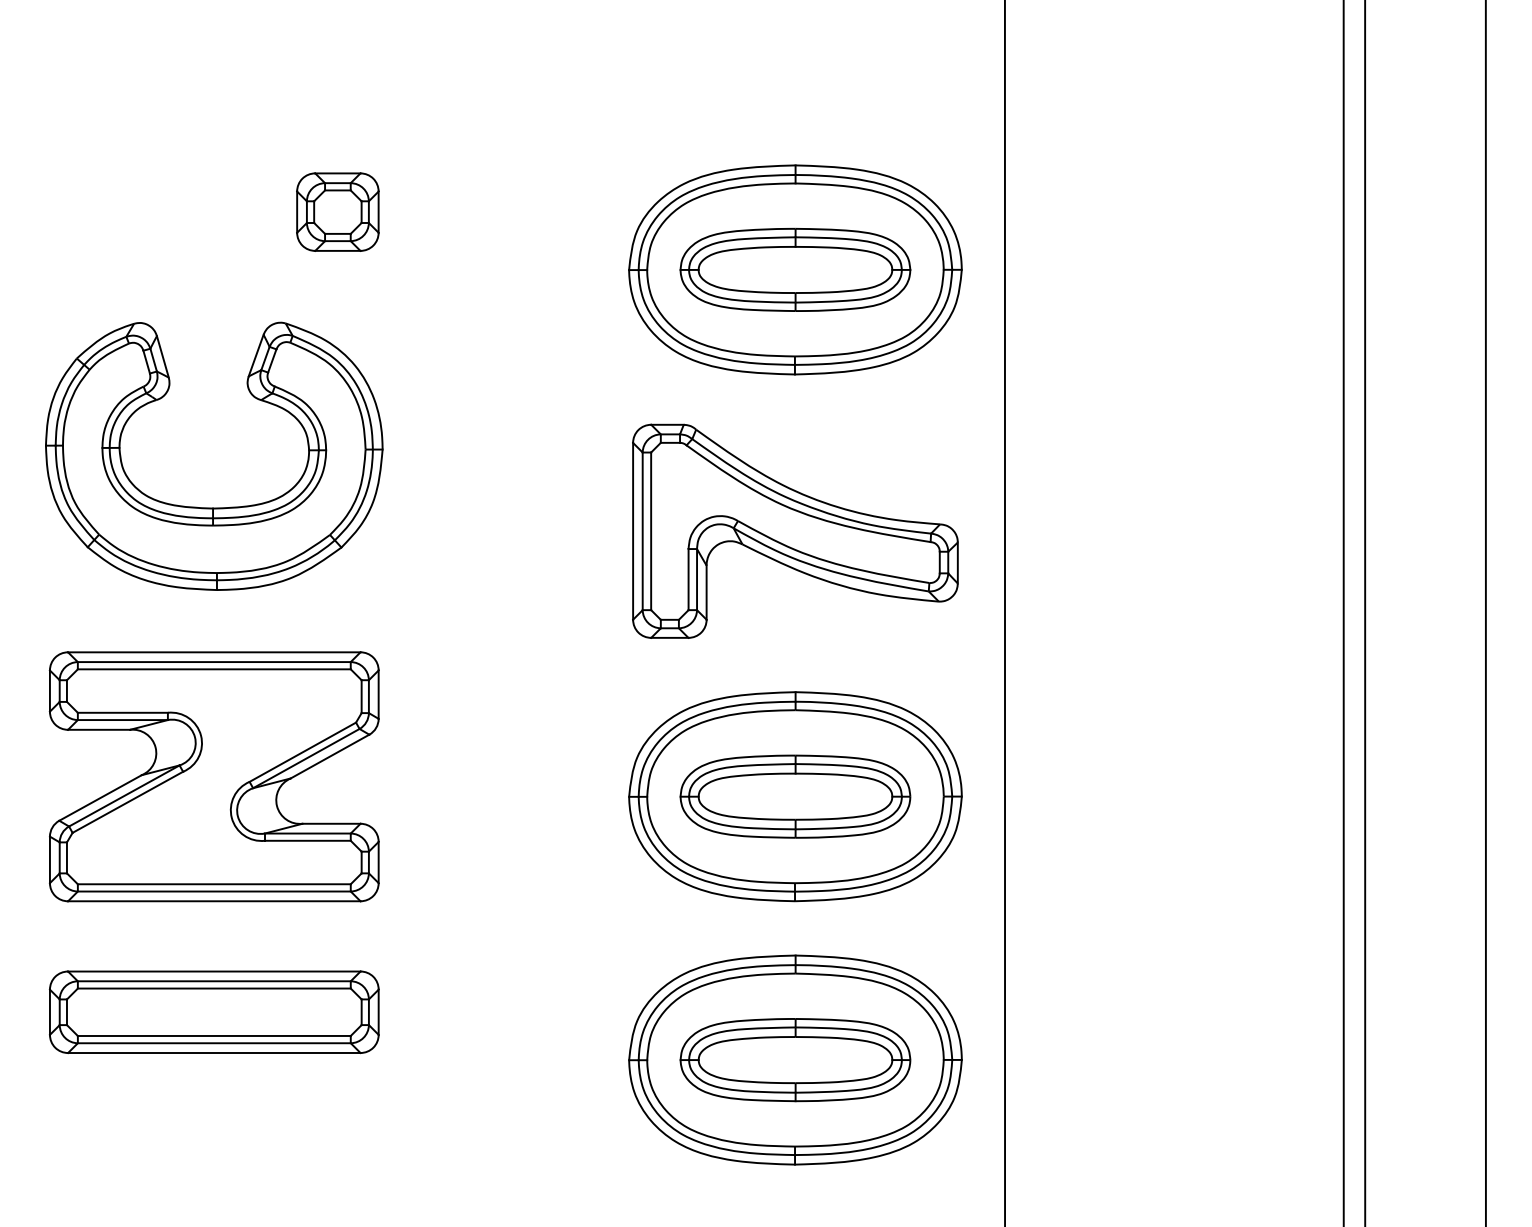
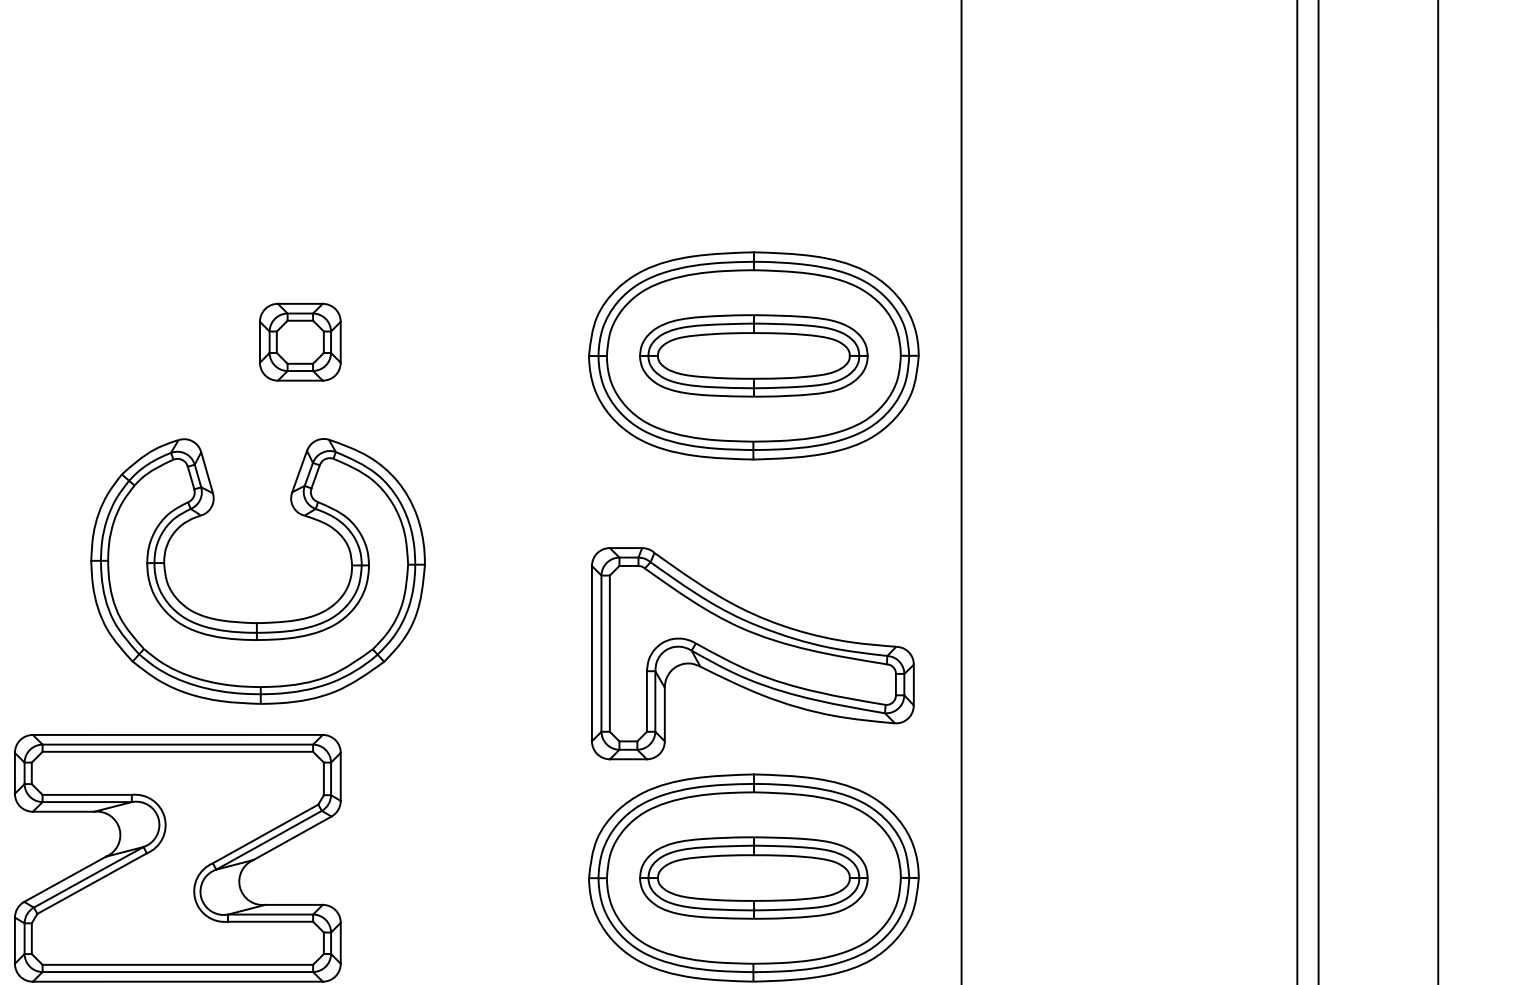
part: (337, 211) -> (299, 341), moved
part: (214, 507) -> (258, 622), moved
part: (795, 530) -> (752, 652), moved

